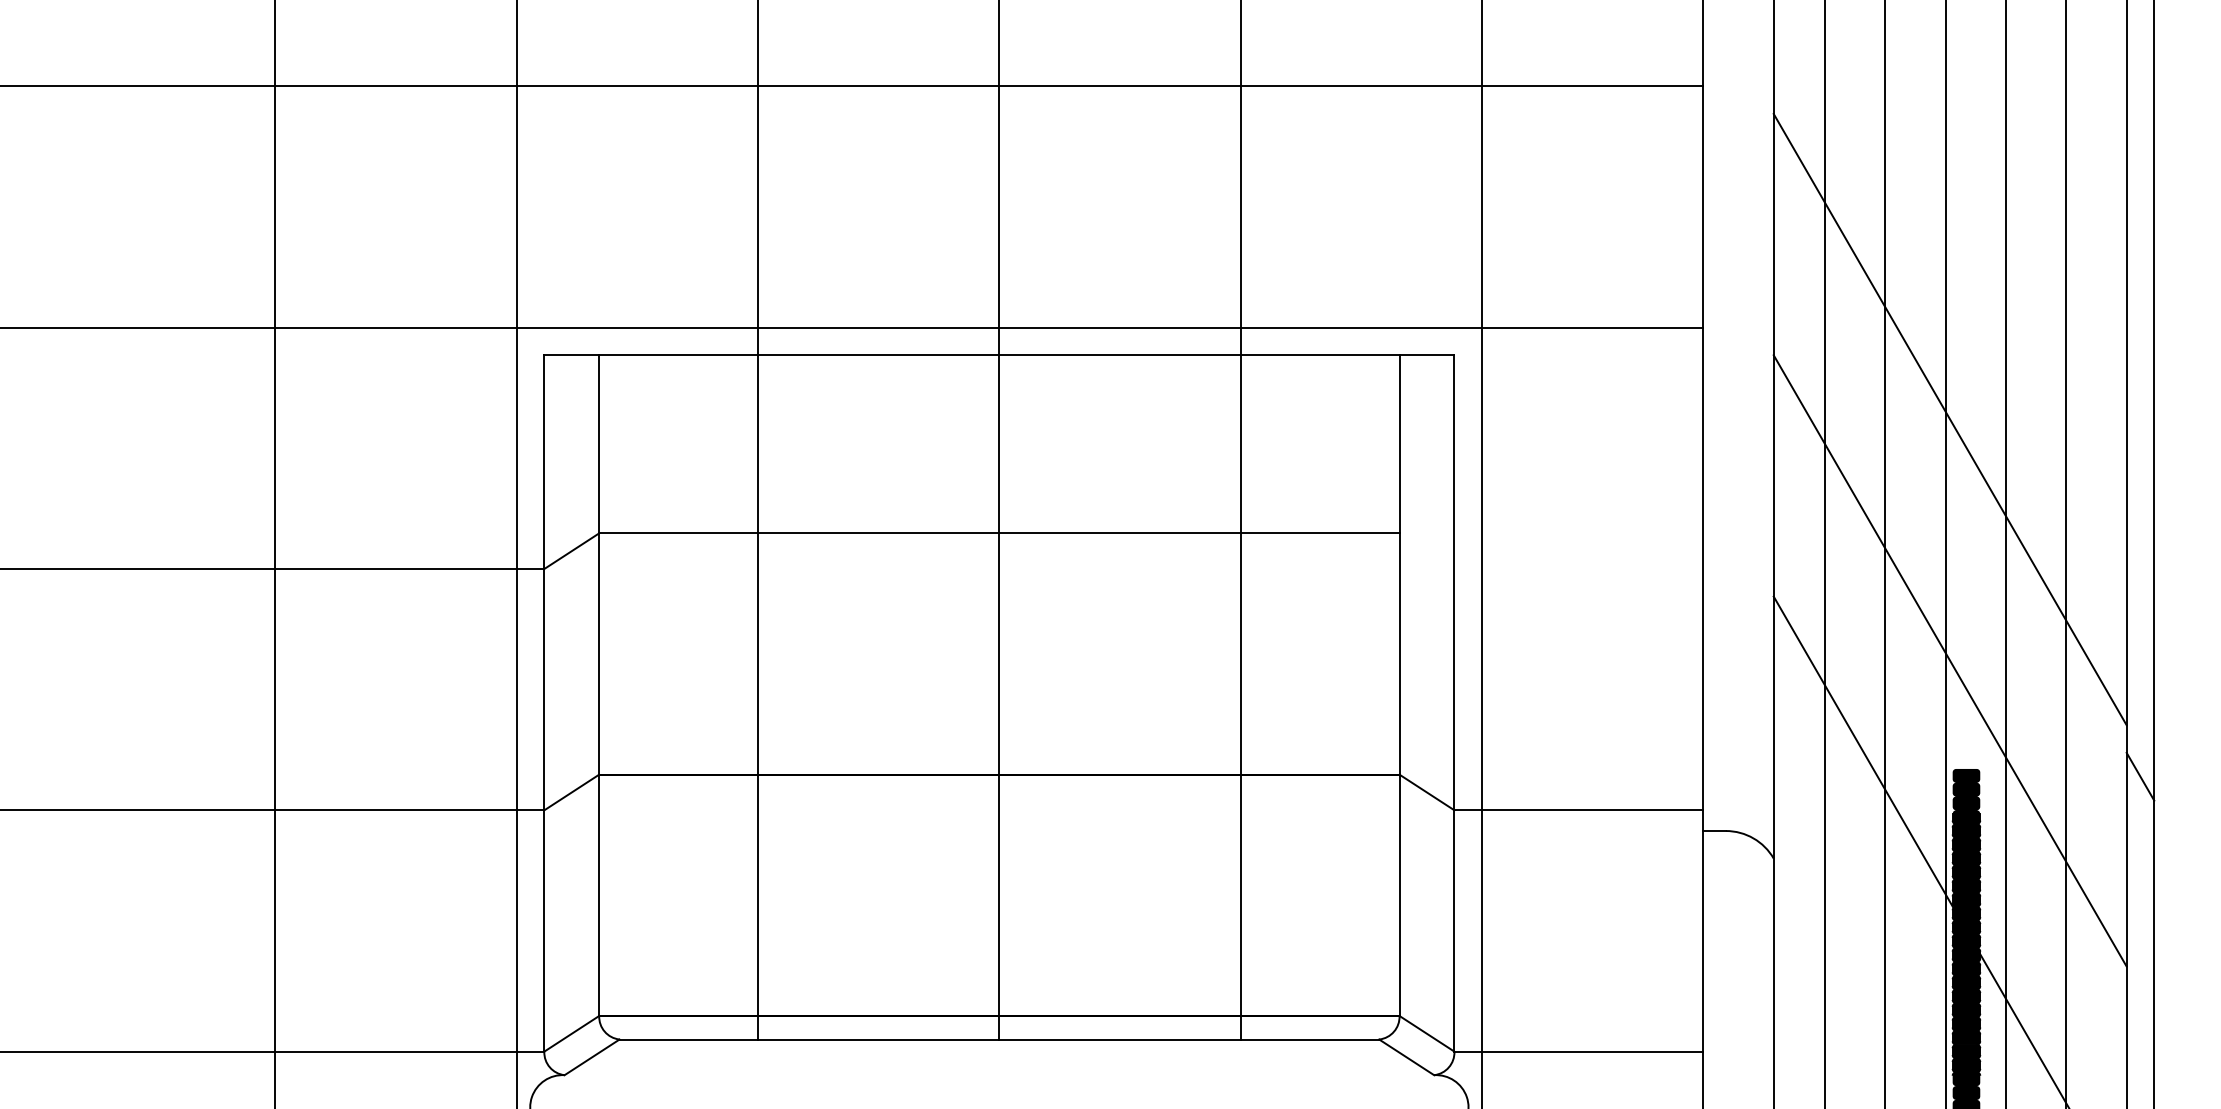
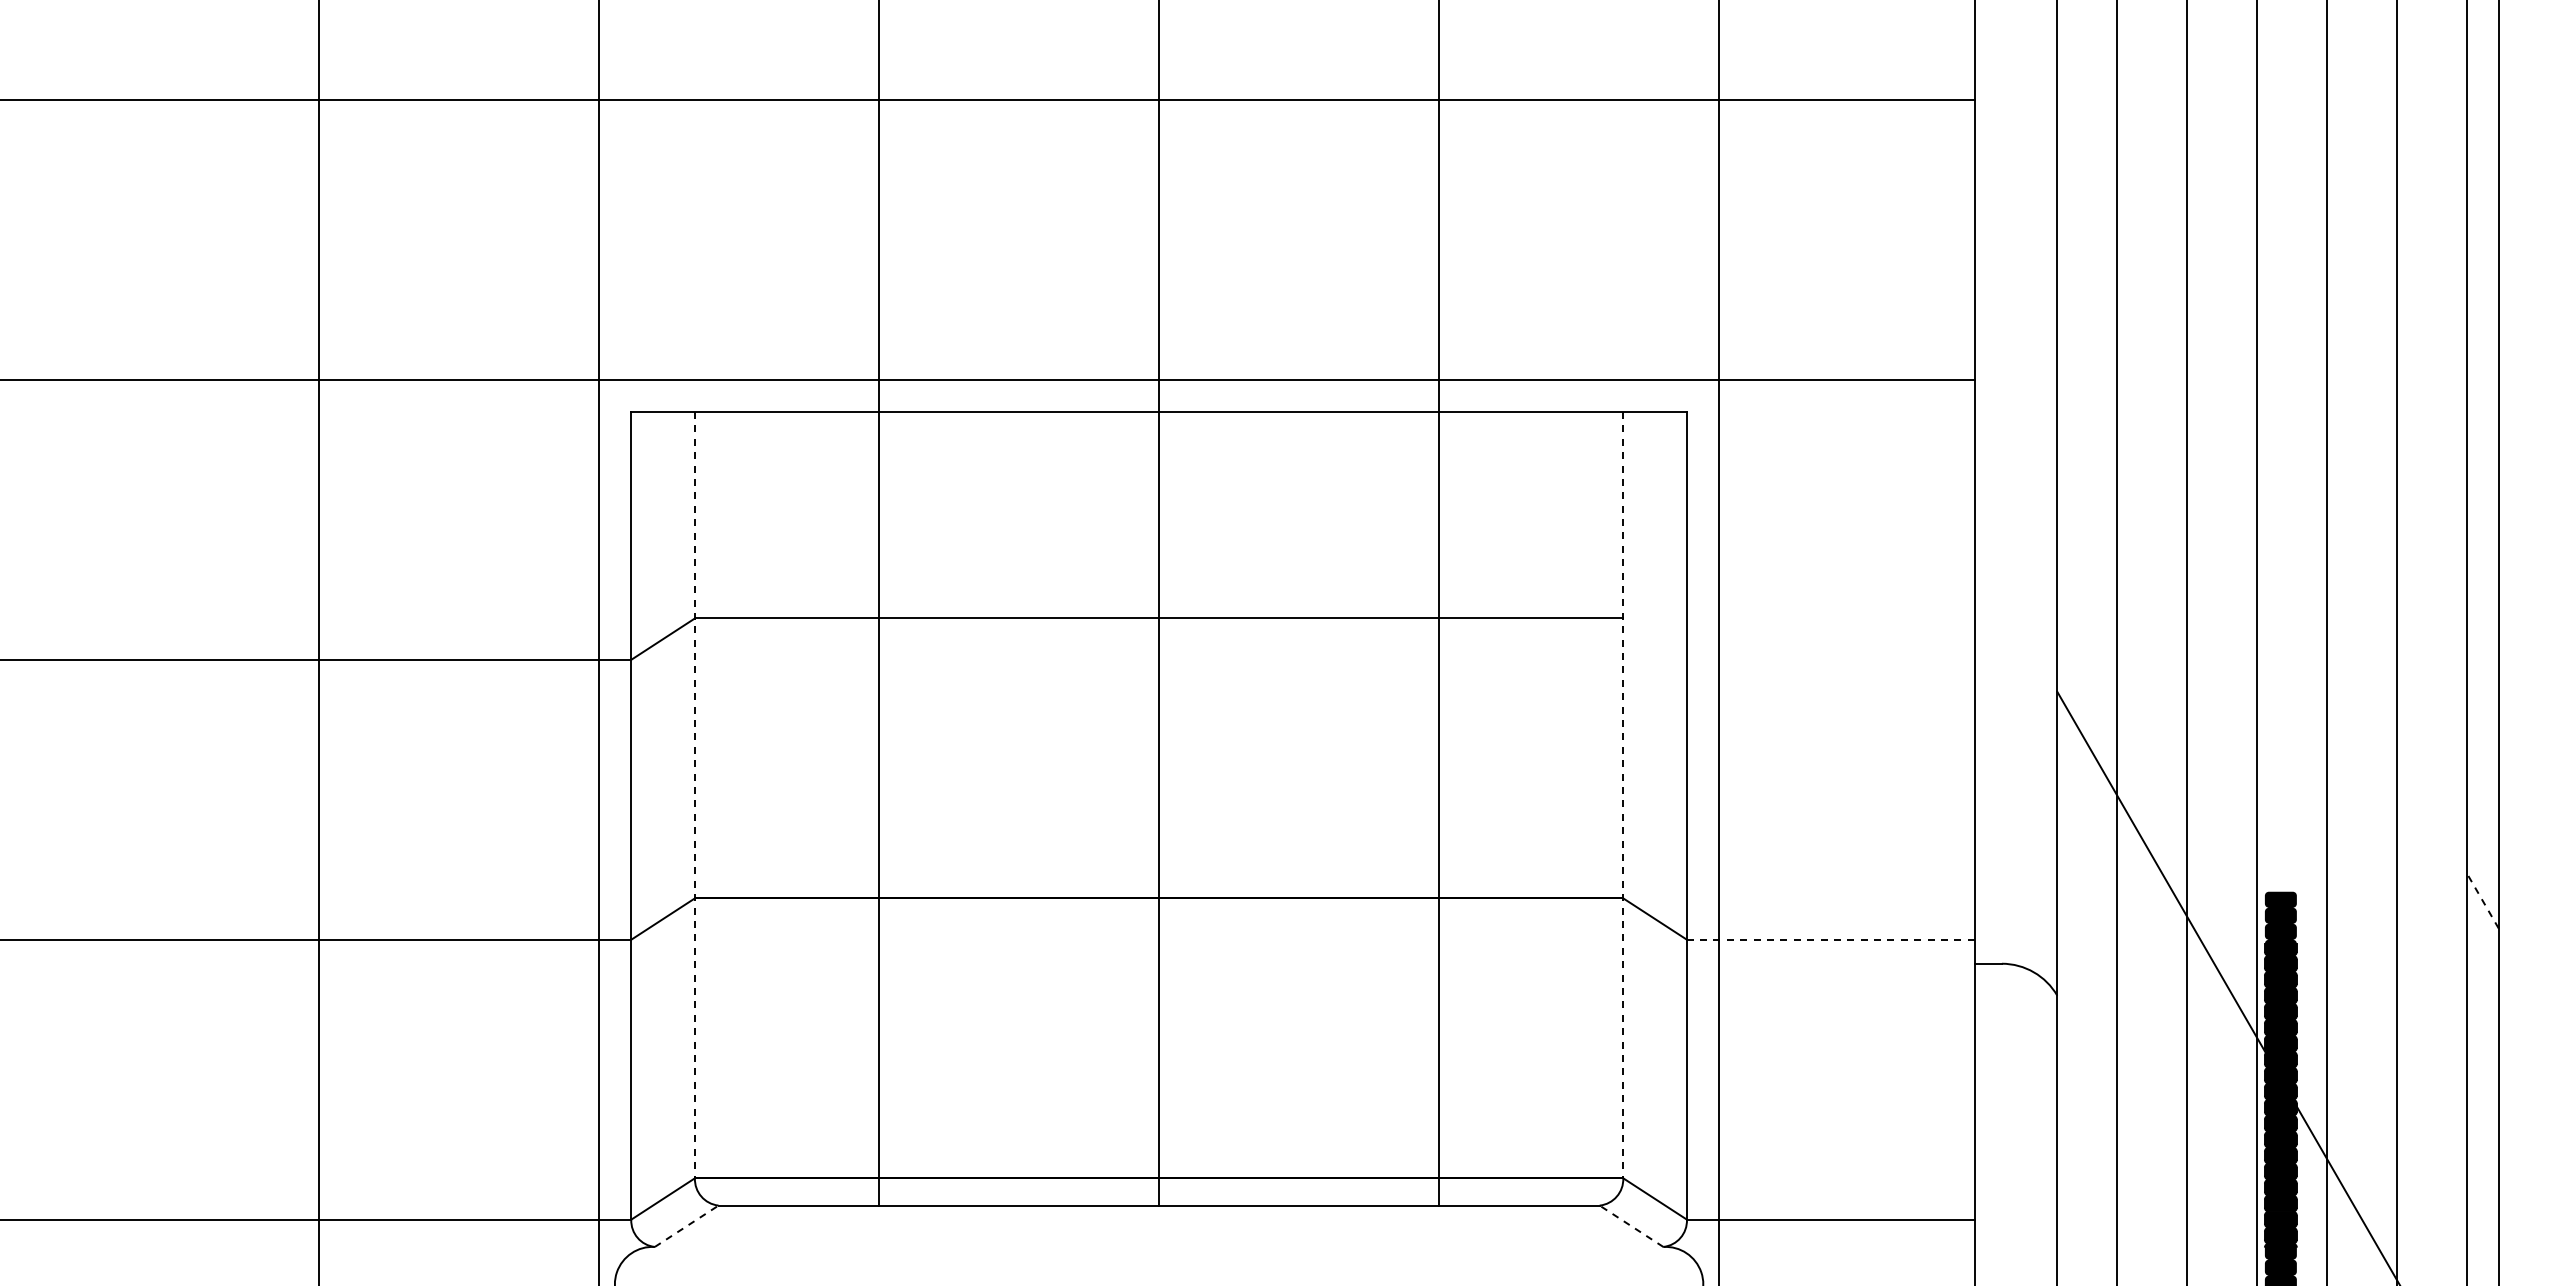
line: (1949, 419) -> (2261, 486), removed
line: (1949, 660) -> (2261, 766), removed
line: (598, 685) -> (694, 795), solid -> dashed
line: (1399, 685) -> (1623, 795), solid -> dashed
line: (2140, 776) -> (2482, 900), solid -> dashed
line: (1578, 810) -> (1830, 939), solid -> dashed
line: (591, 1057) -> (686, 1226), solid -> dashed
line: (1406, 1057) -> (1631, 1226), solid -> dashed

